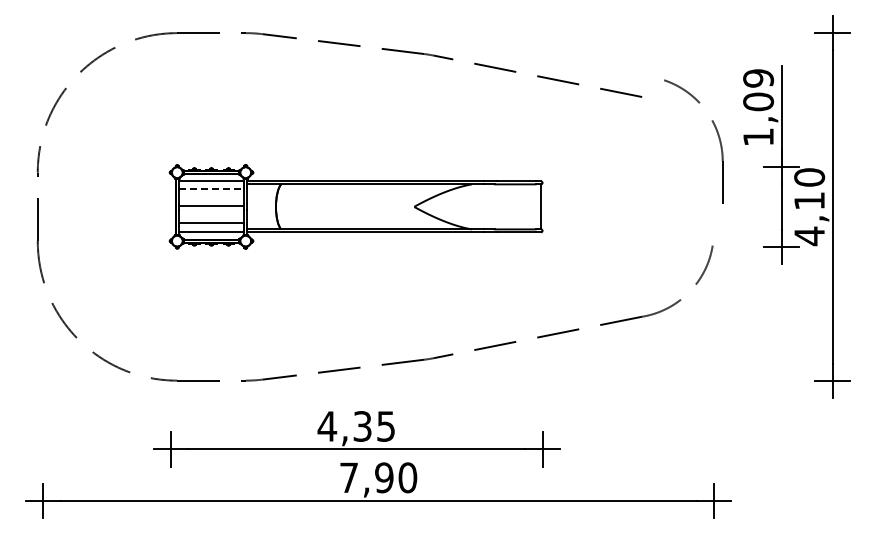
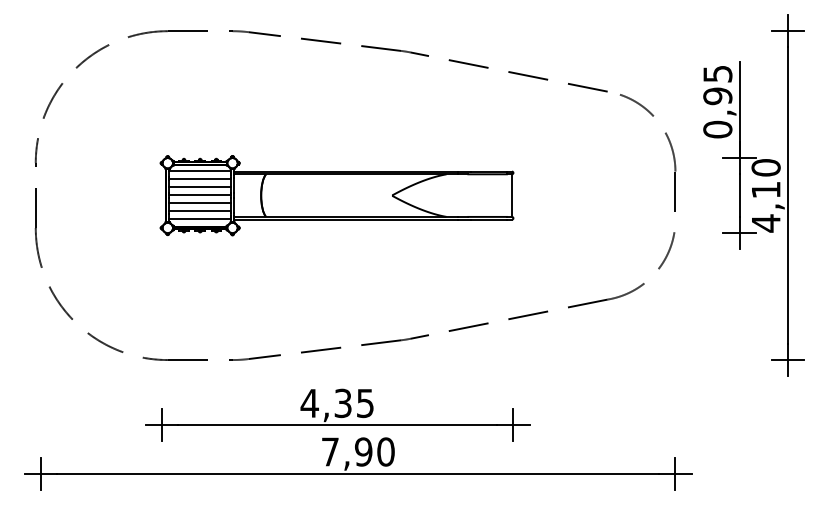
text: (758, 107) -> (717, 101), 1,09 -> 0,95
part: (716, 132) -> (669, 144), moved
line: (211, 189) -> (200, 179), dashed -> solid
line: (211, 197) -> (200, 186), added
line: (211, 214) -> (200, 202), added

